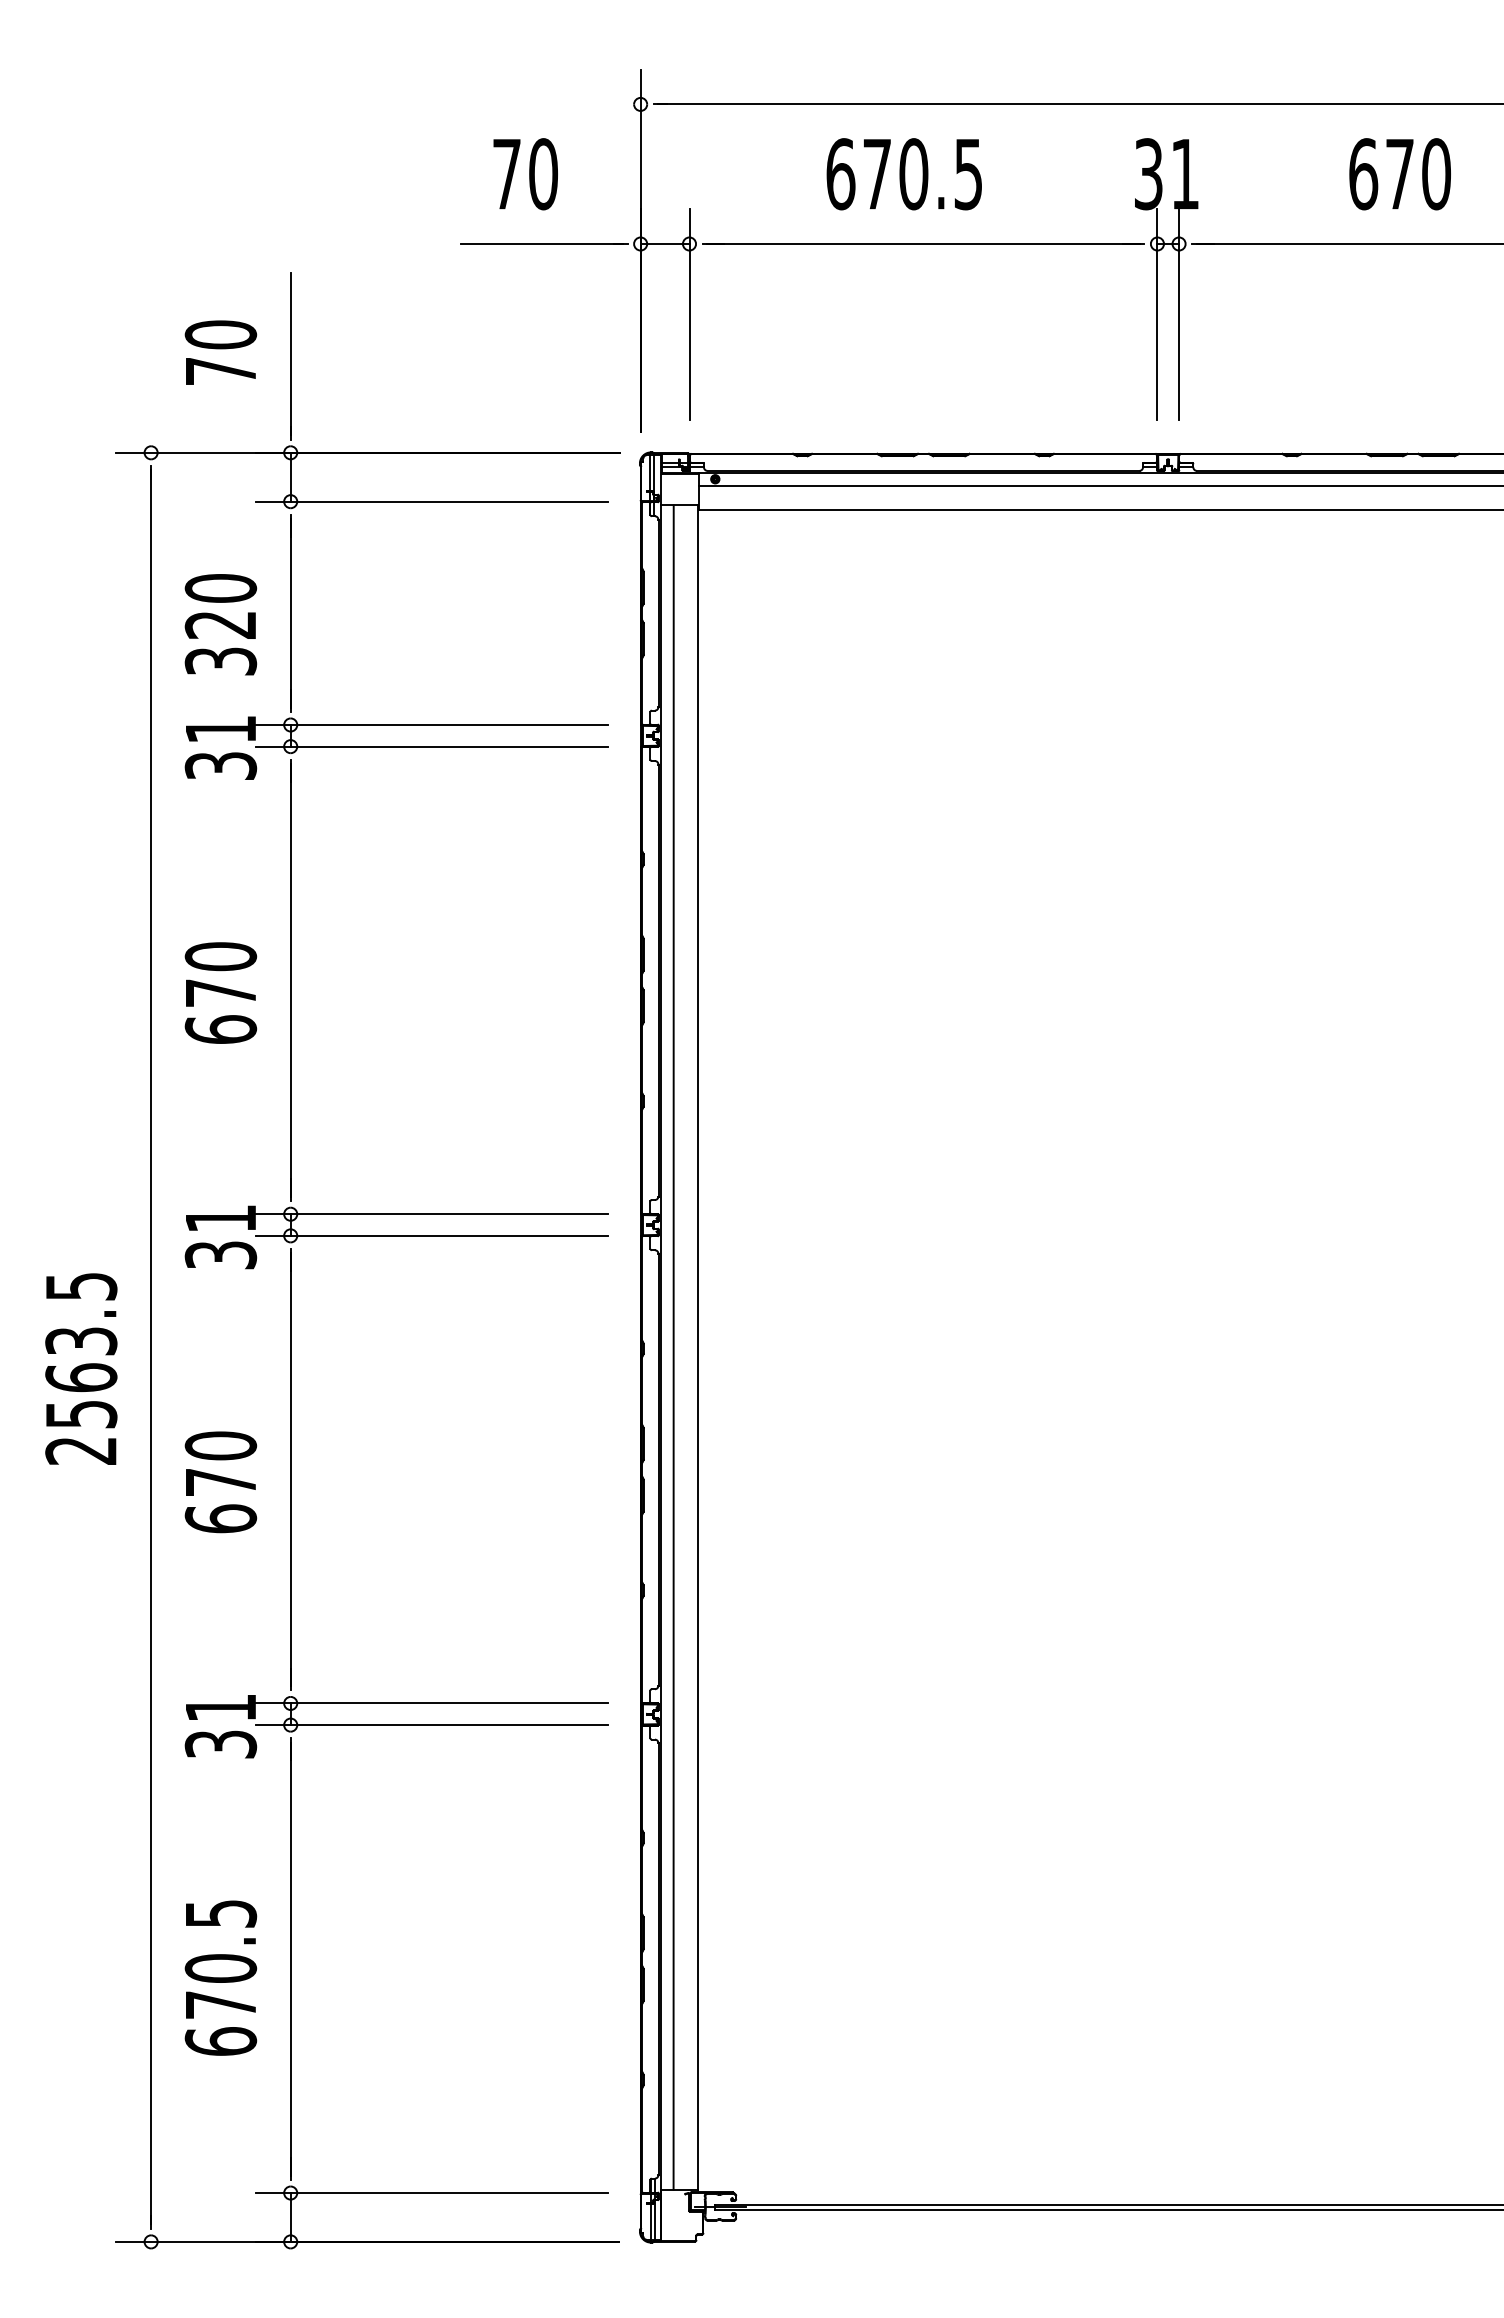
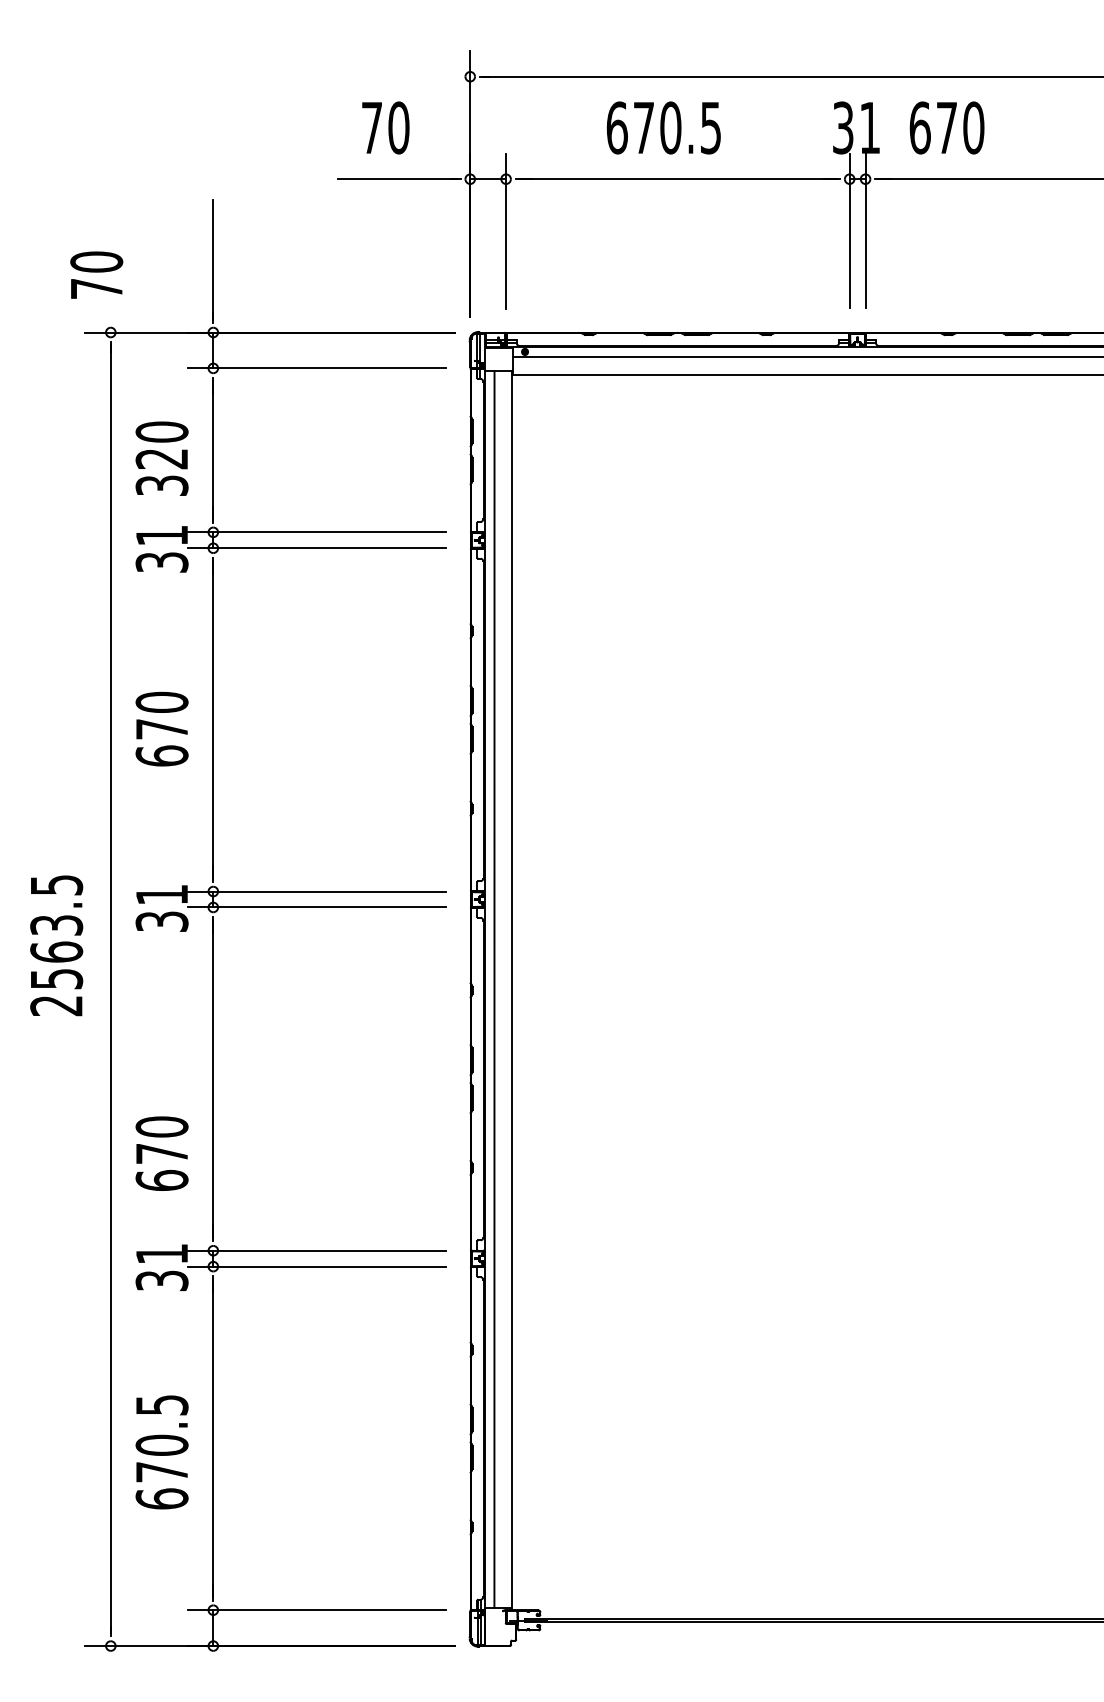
text: (1399, 174) -> (946, 128), moved
text: (220, 352) -> (96, 275), moved
text: (81, 1368) -> (56, 945), moved
text: (220, 1482) -> (161, 1153), moved

